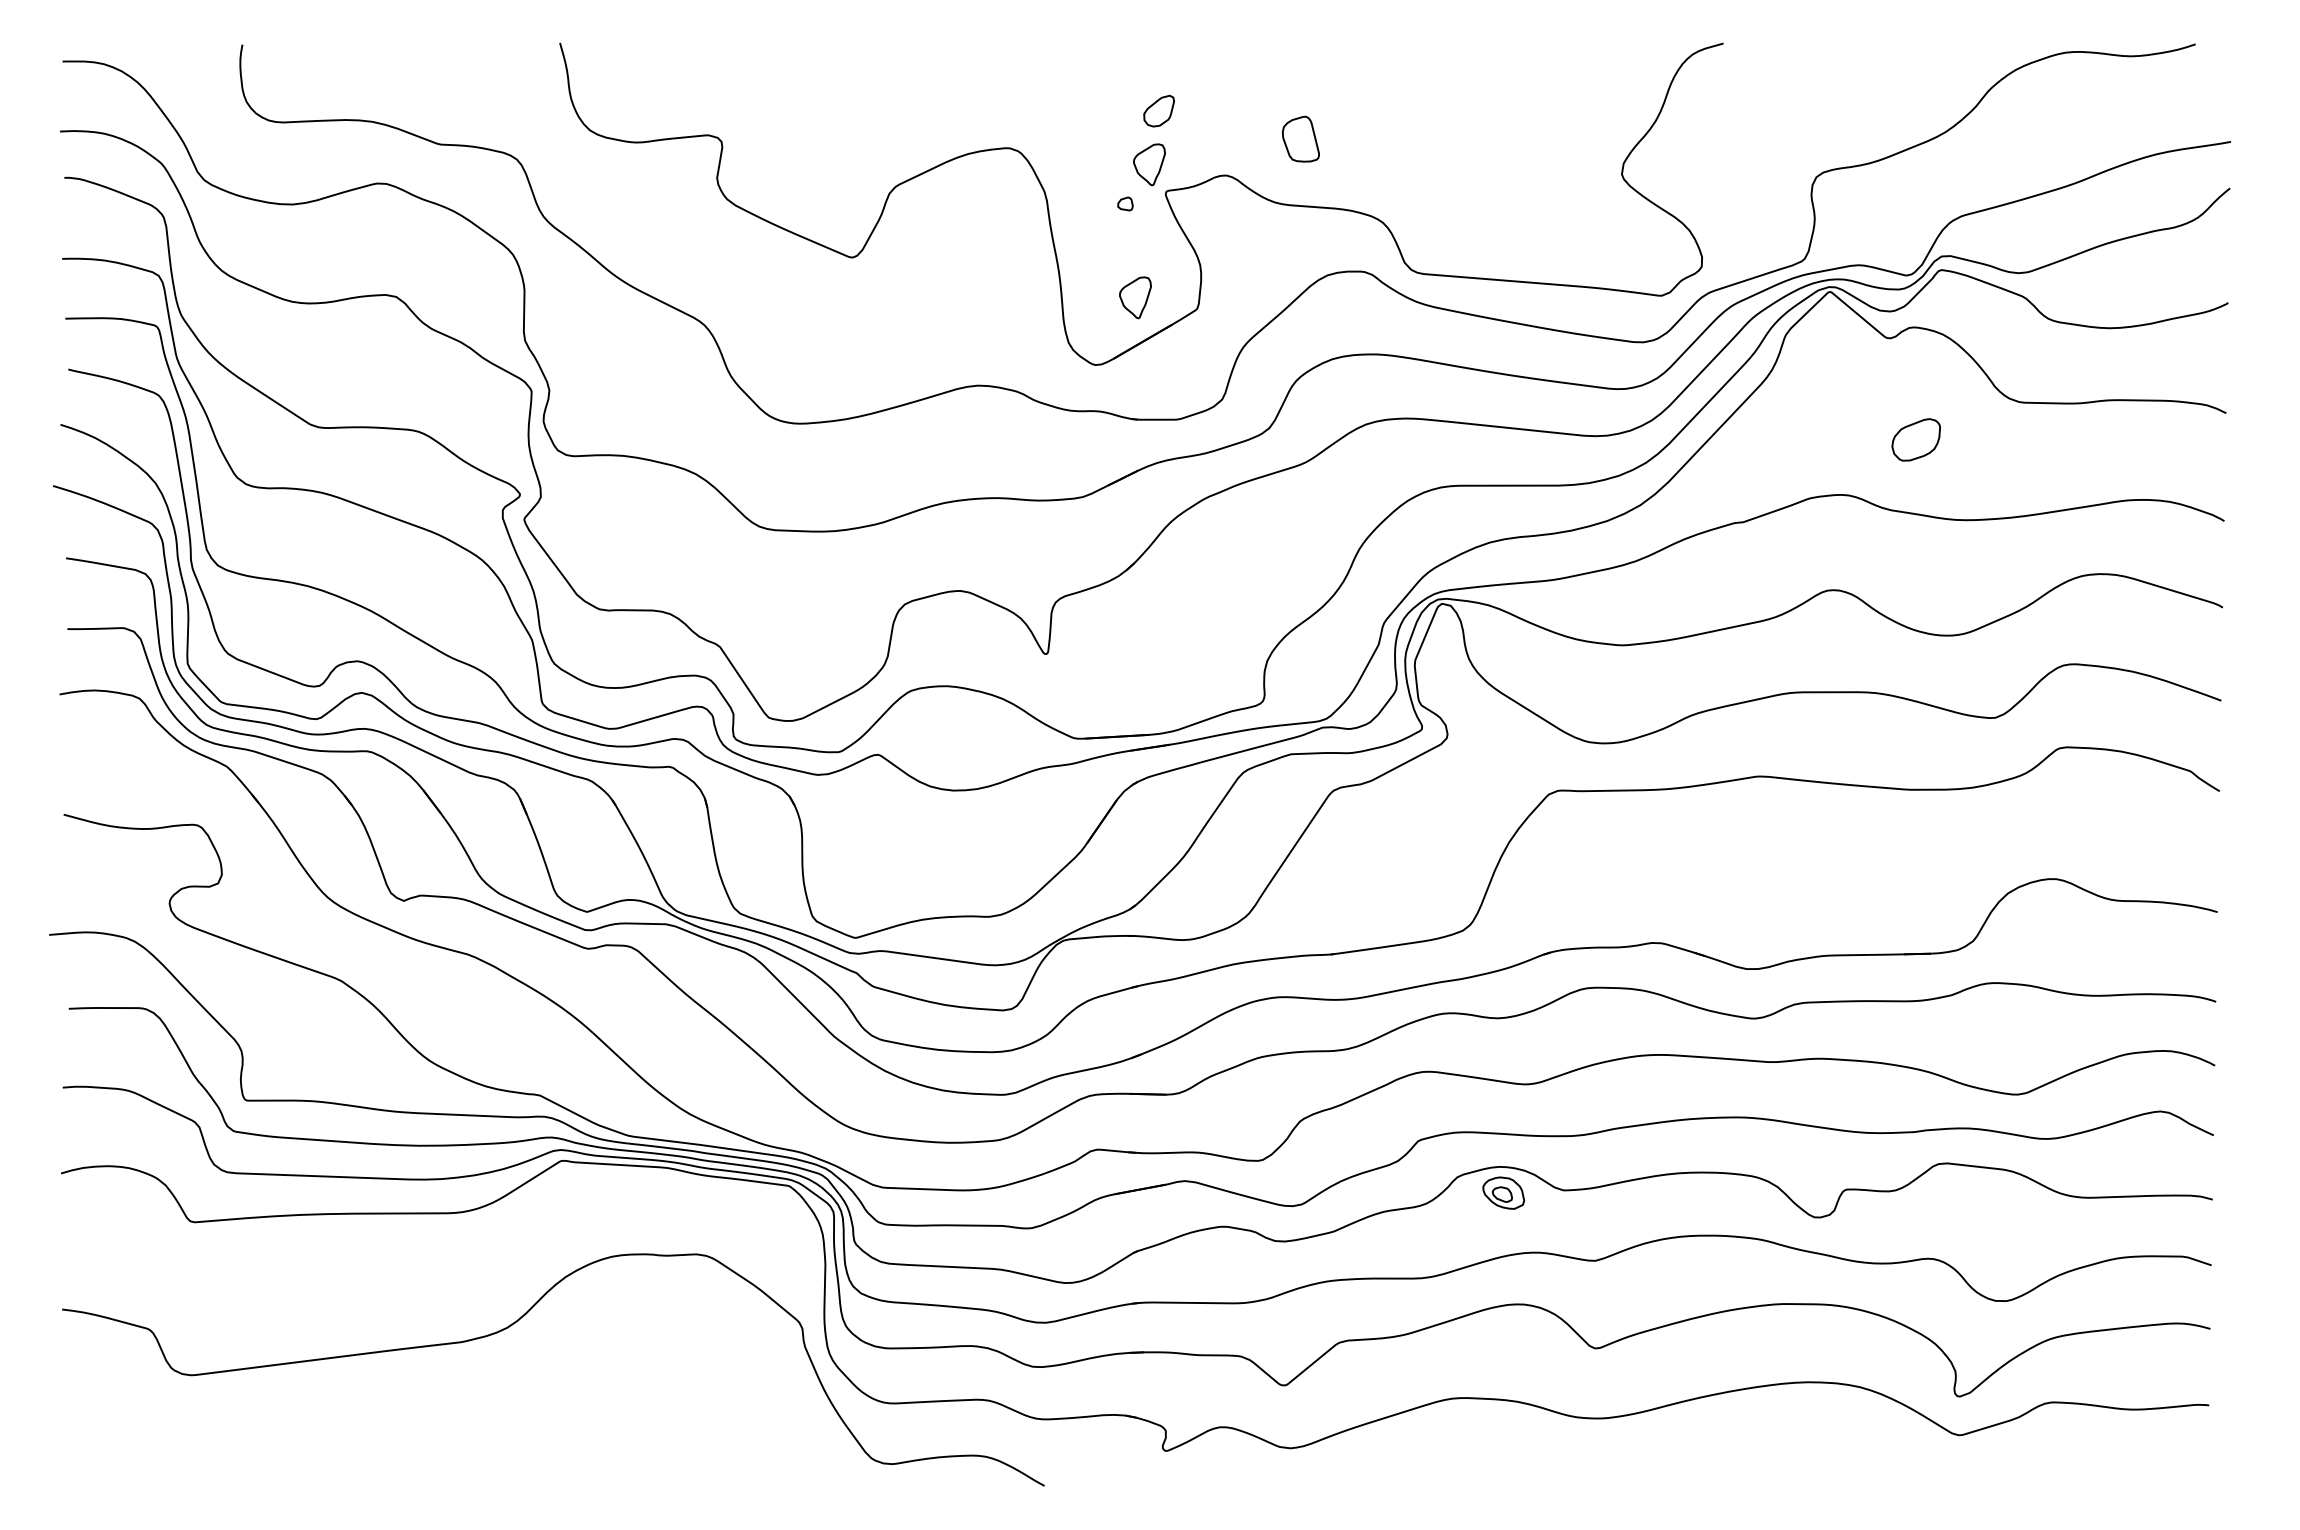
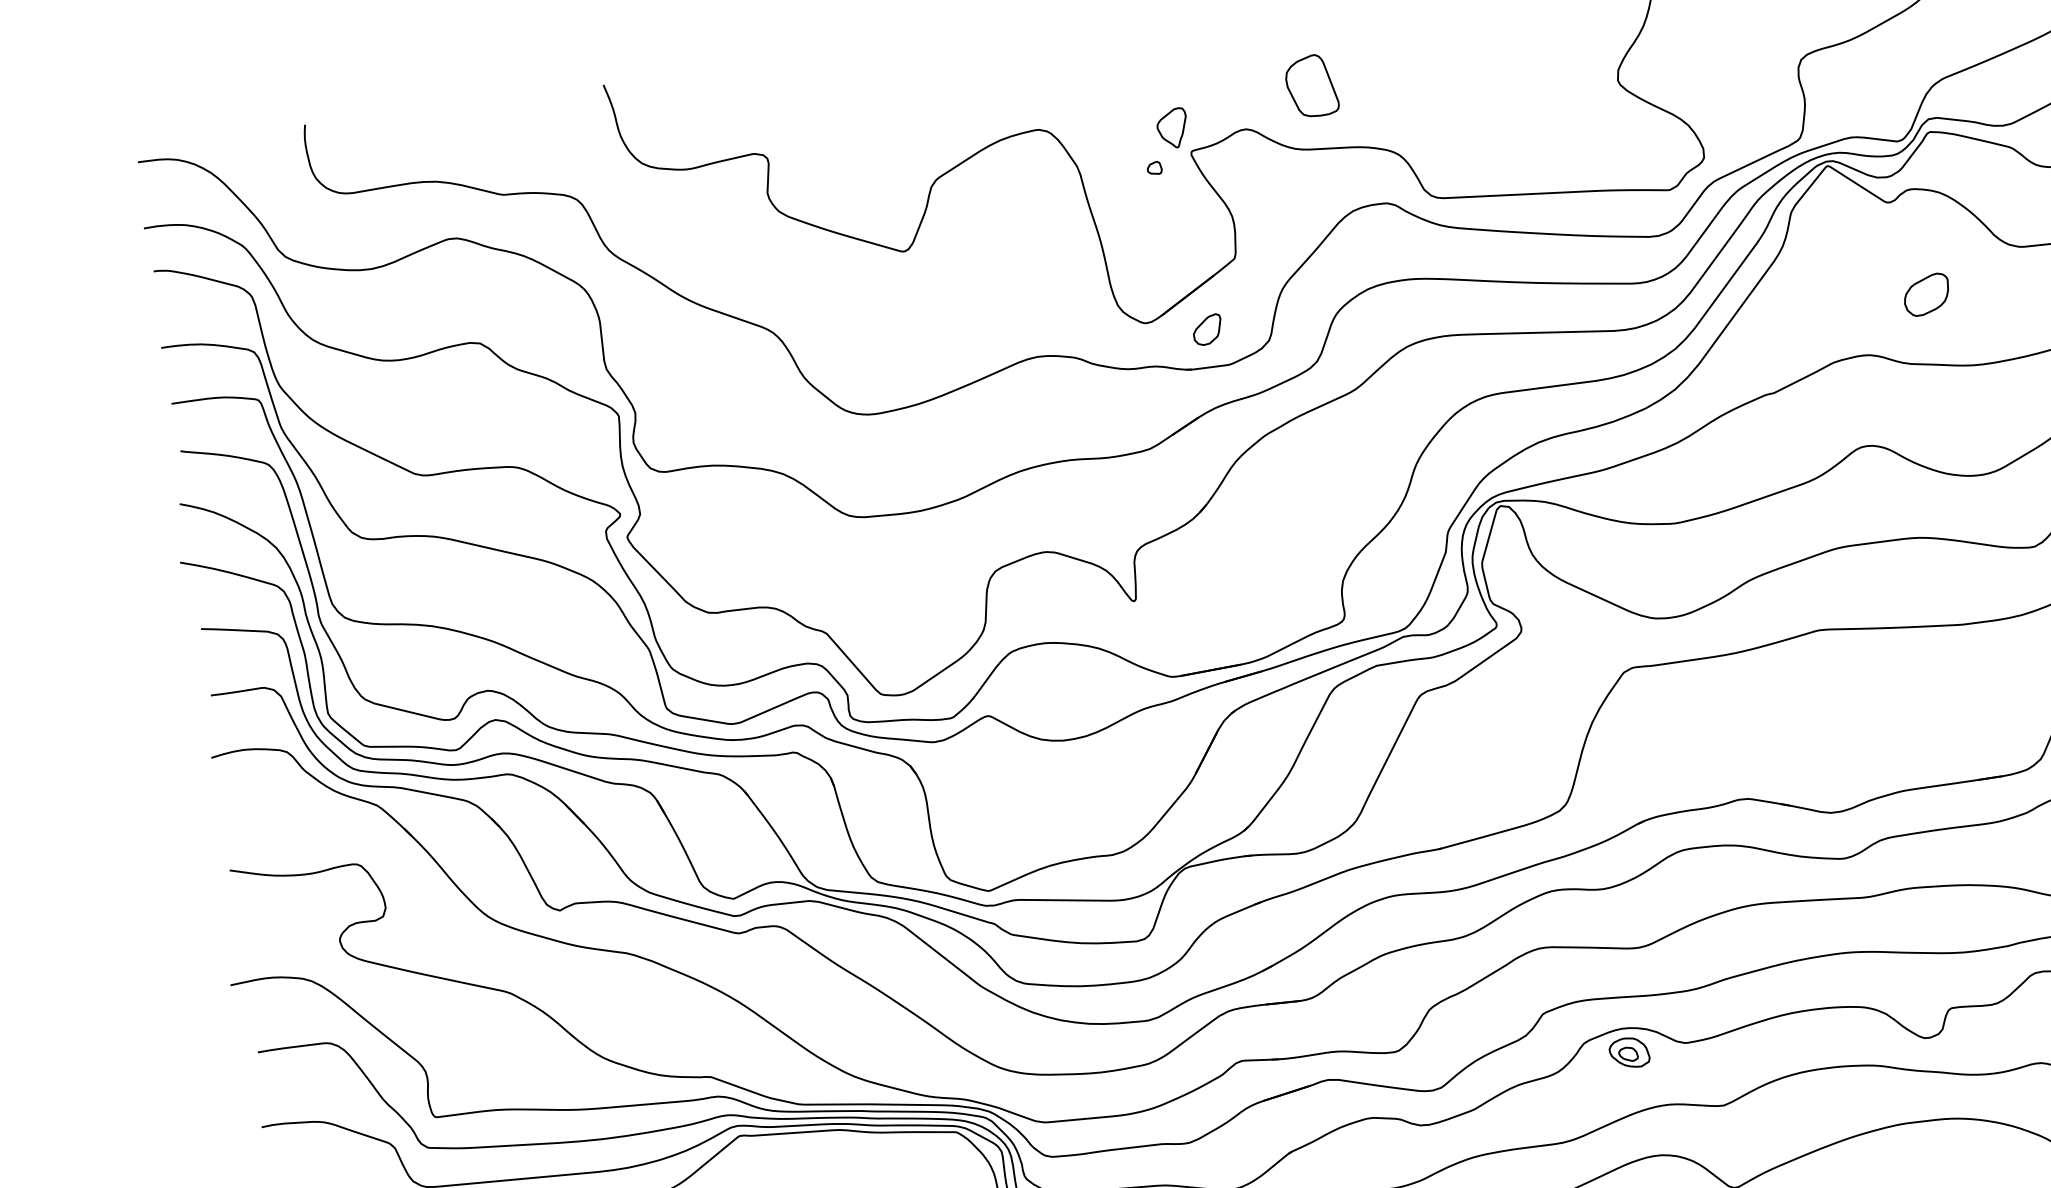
part: (1158, 110) -> (1206, 329), moved
part: (1300, 139) -> (1311, 86), size x1.43
part: (1135, 297) -> (1175, 254), removed

